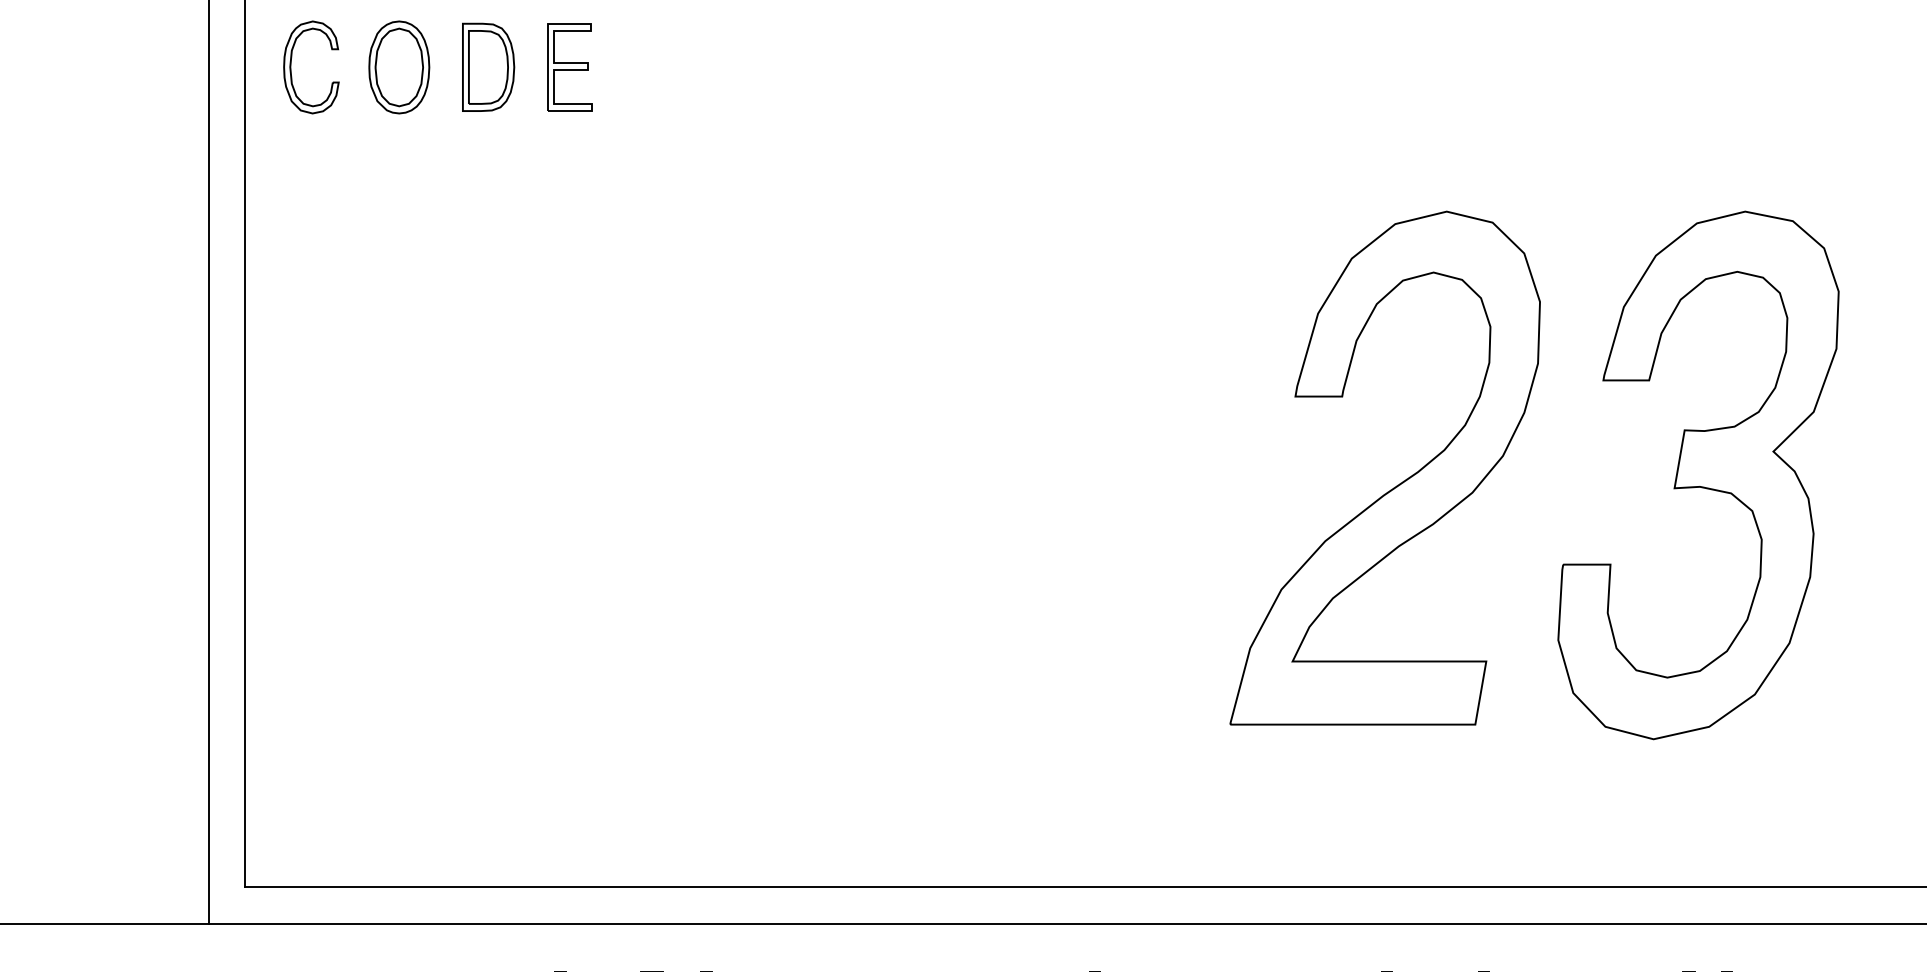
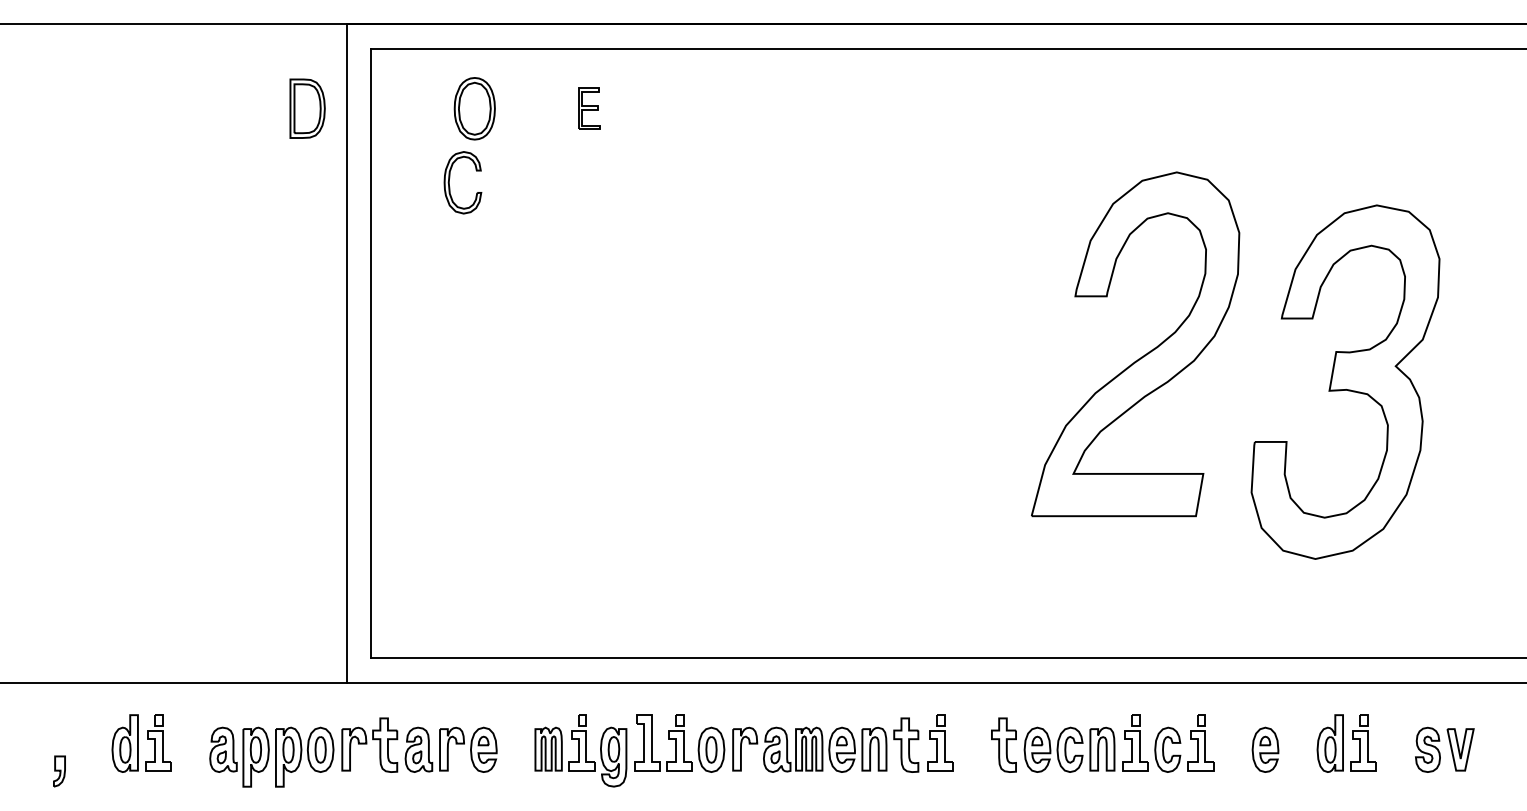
part: (292, 59) -> (450, 177), moved
part: (488, 67) -> (307, 108), moved
part: (570, 67) -> (589, 108), size x0.7
part: (1394, 486) -> (1141, 356), moved

